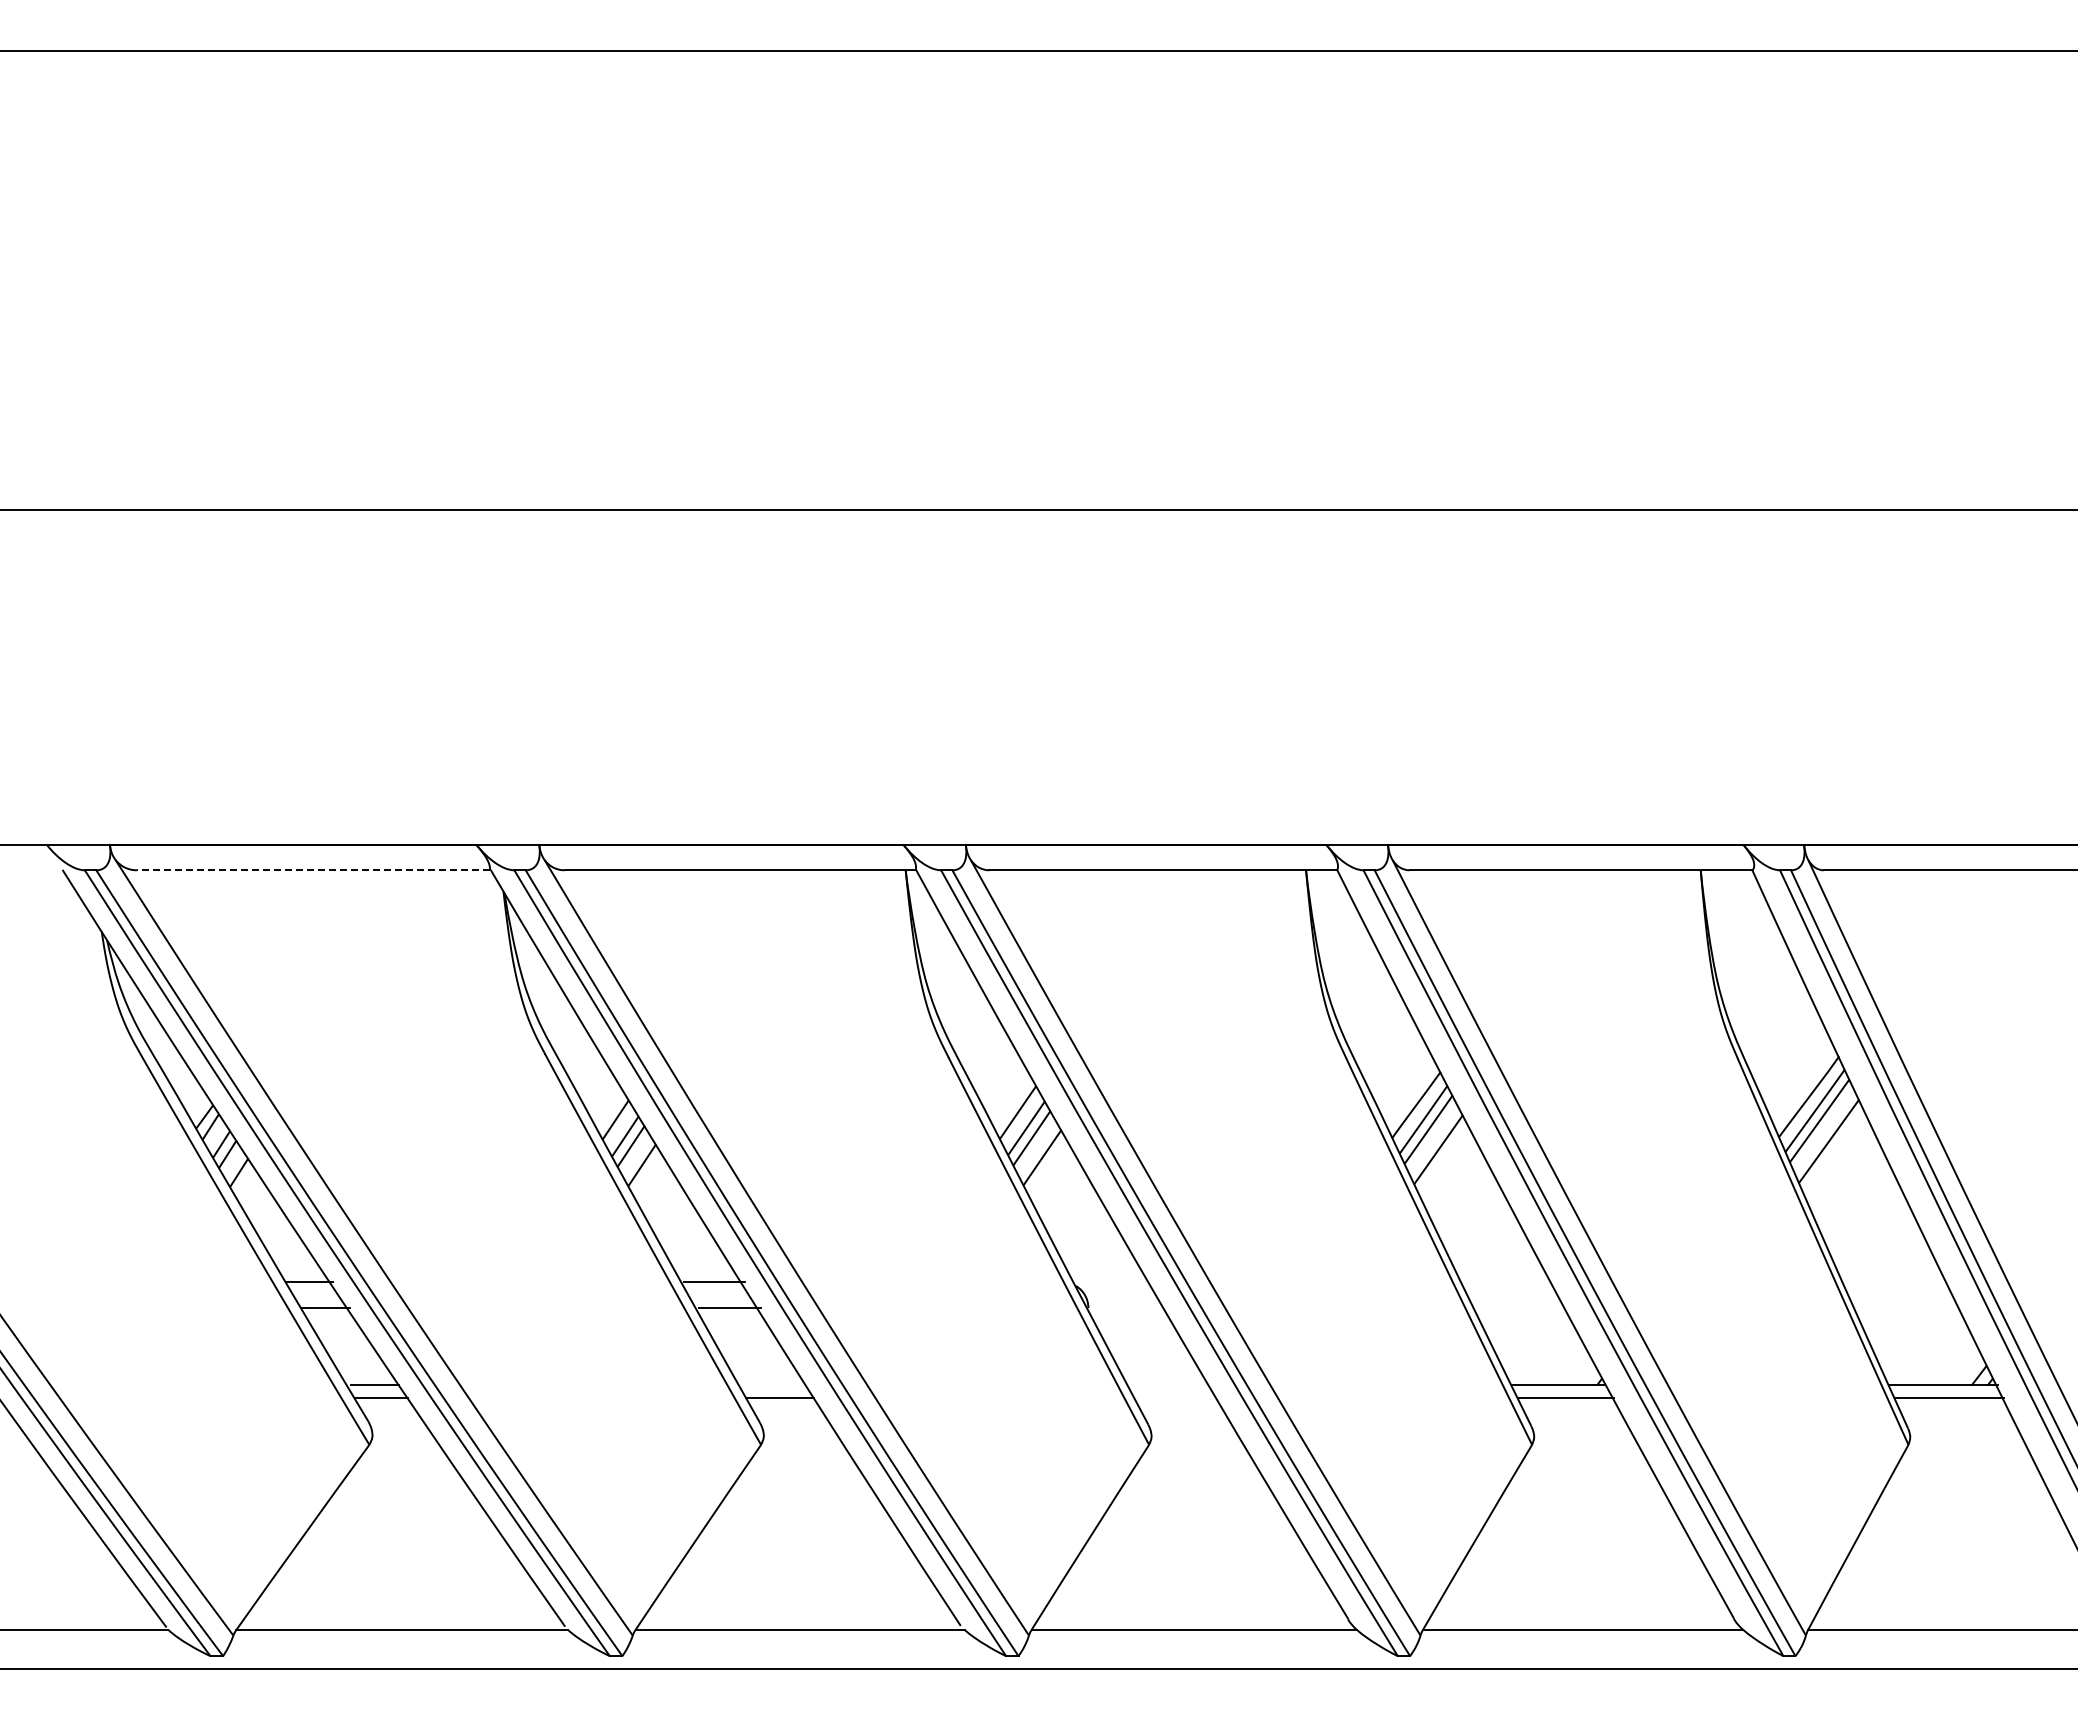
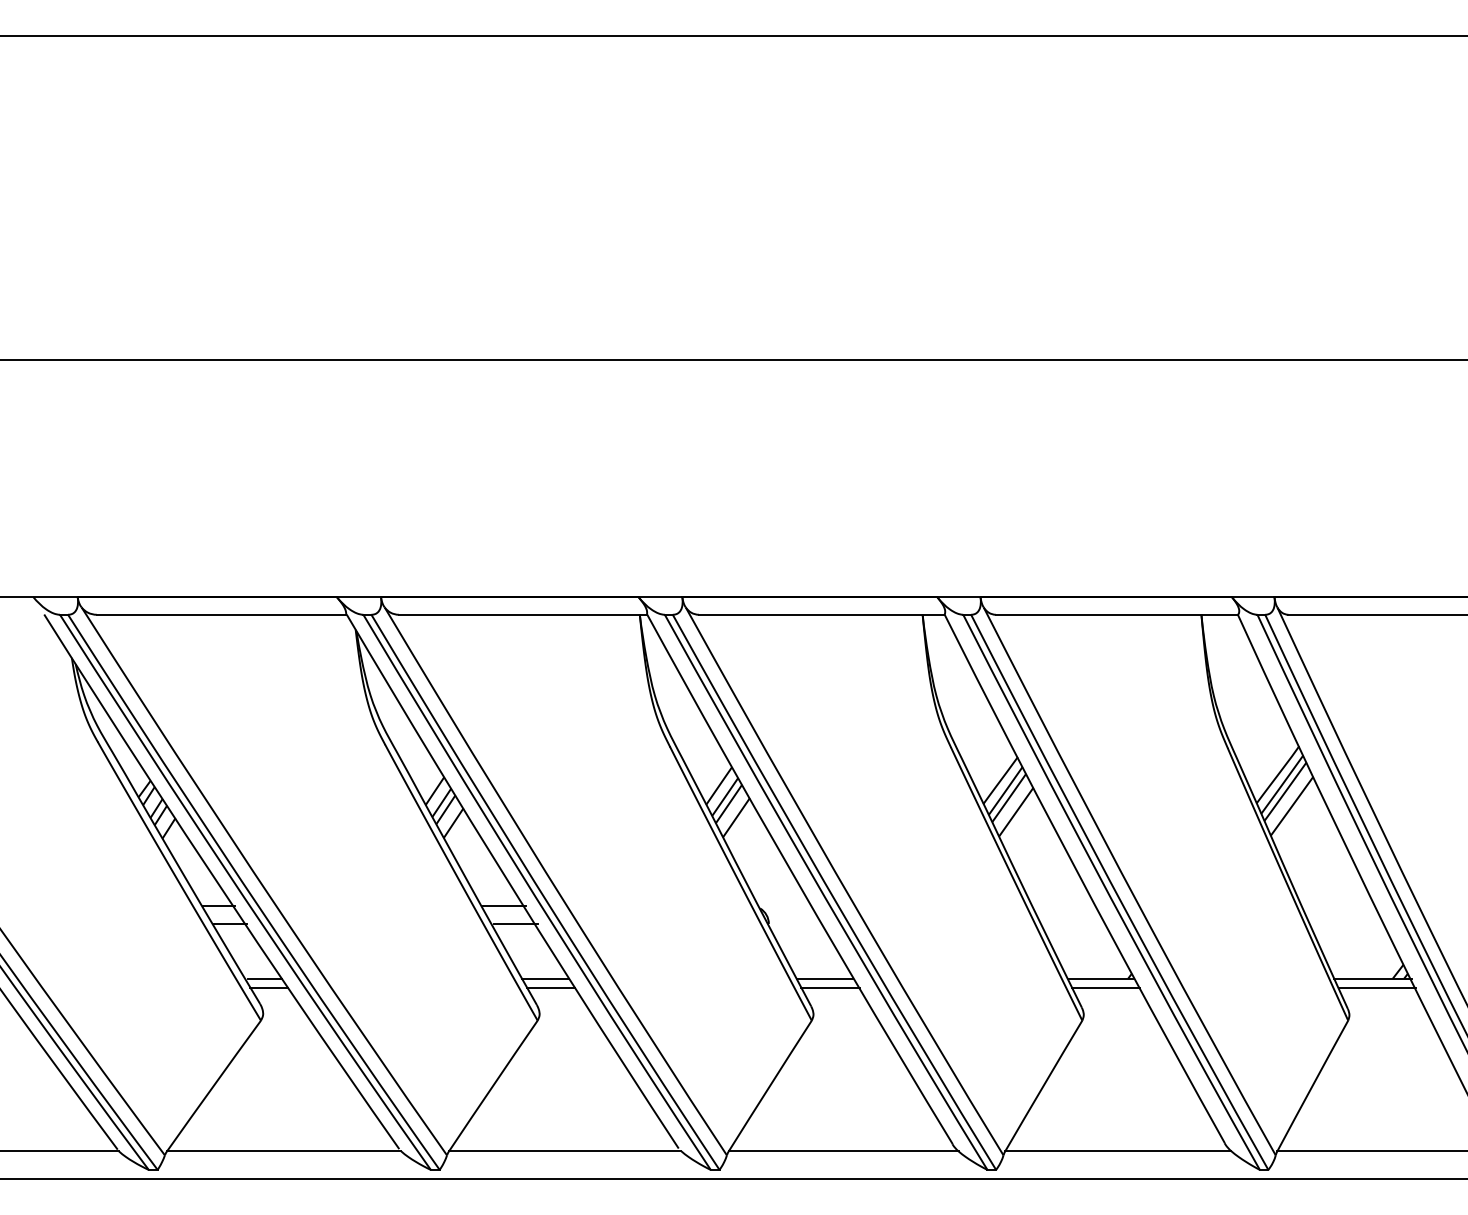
line: (313, 870) -> (221, 614), dashed -> solid
line: (772, 1385) -> (545, 978), added
line: (1167, 1385) -> (824, 978), added
line: (1175, 1398) -> (830, 987), added

